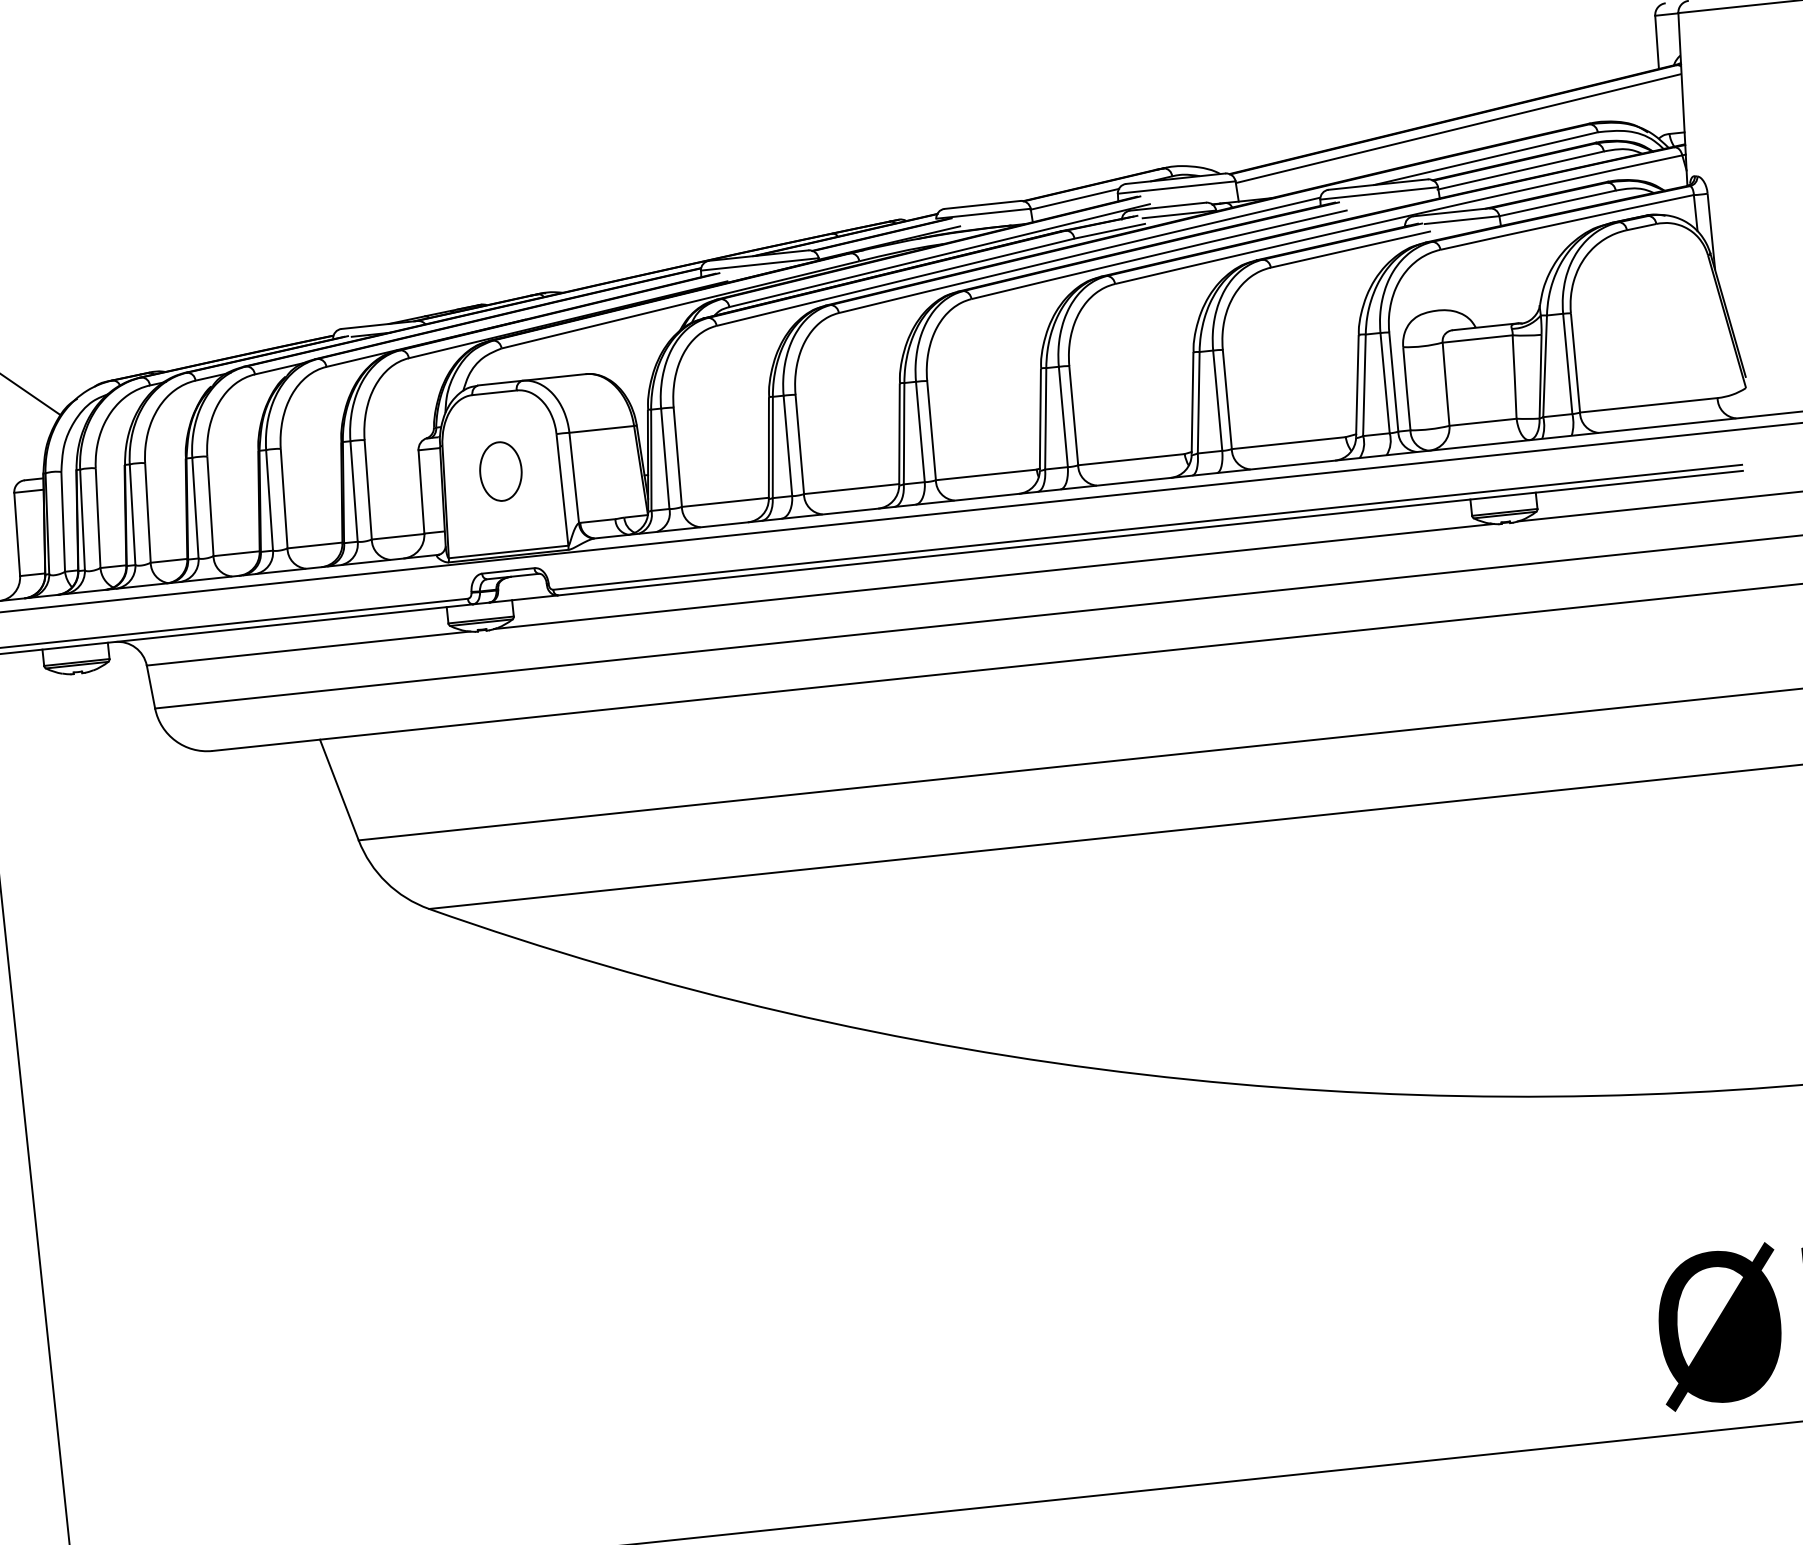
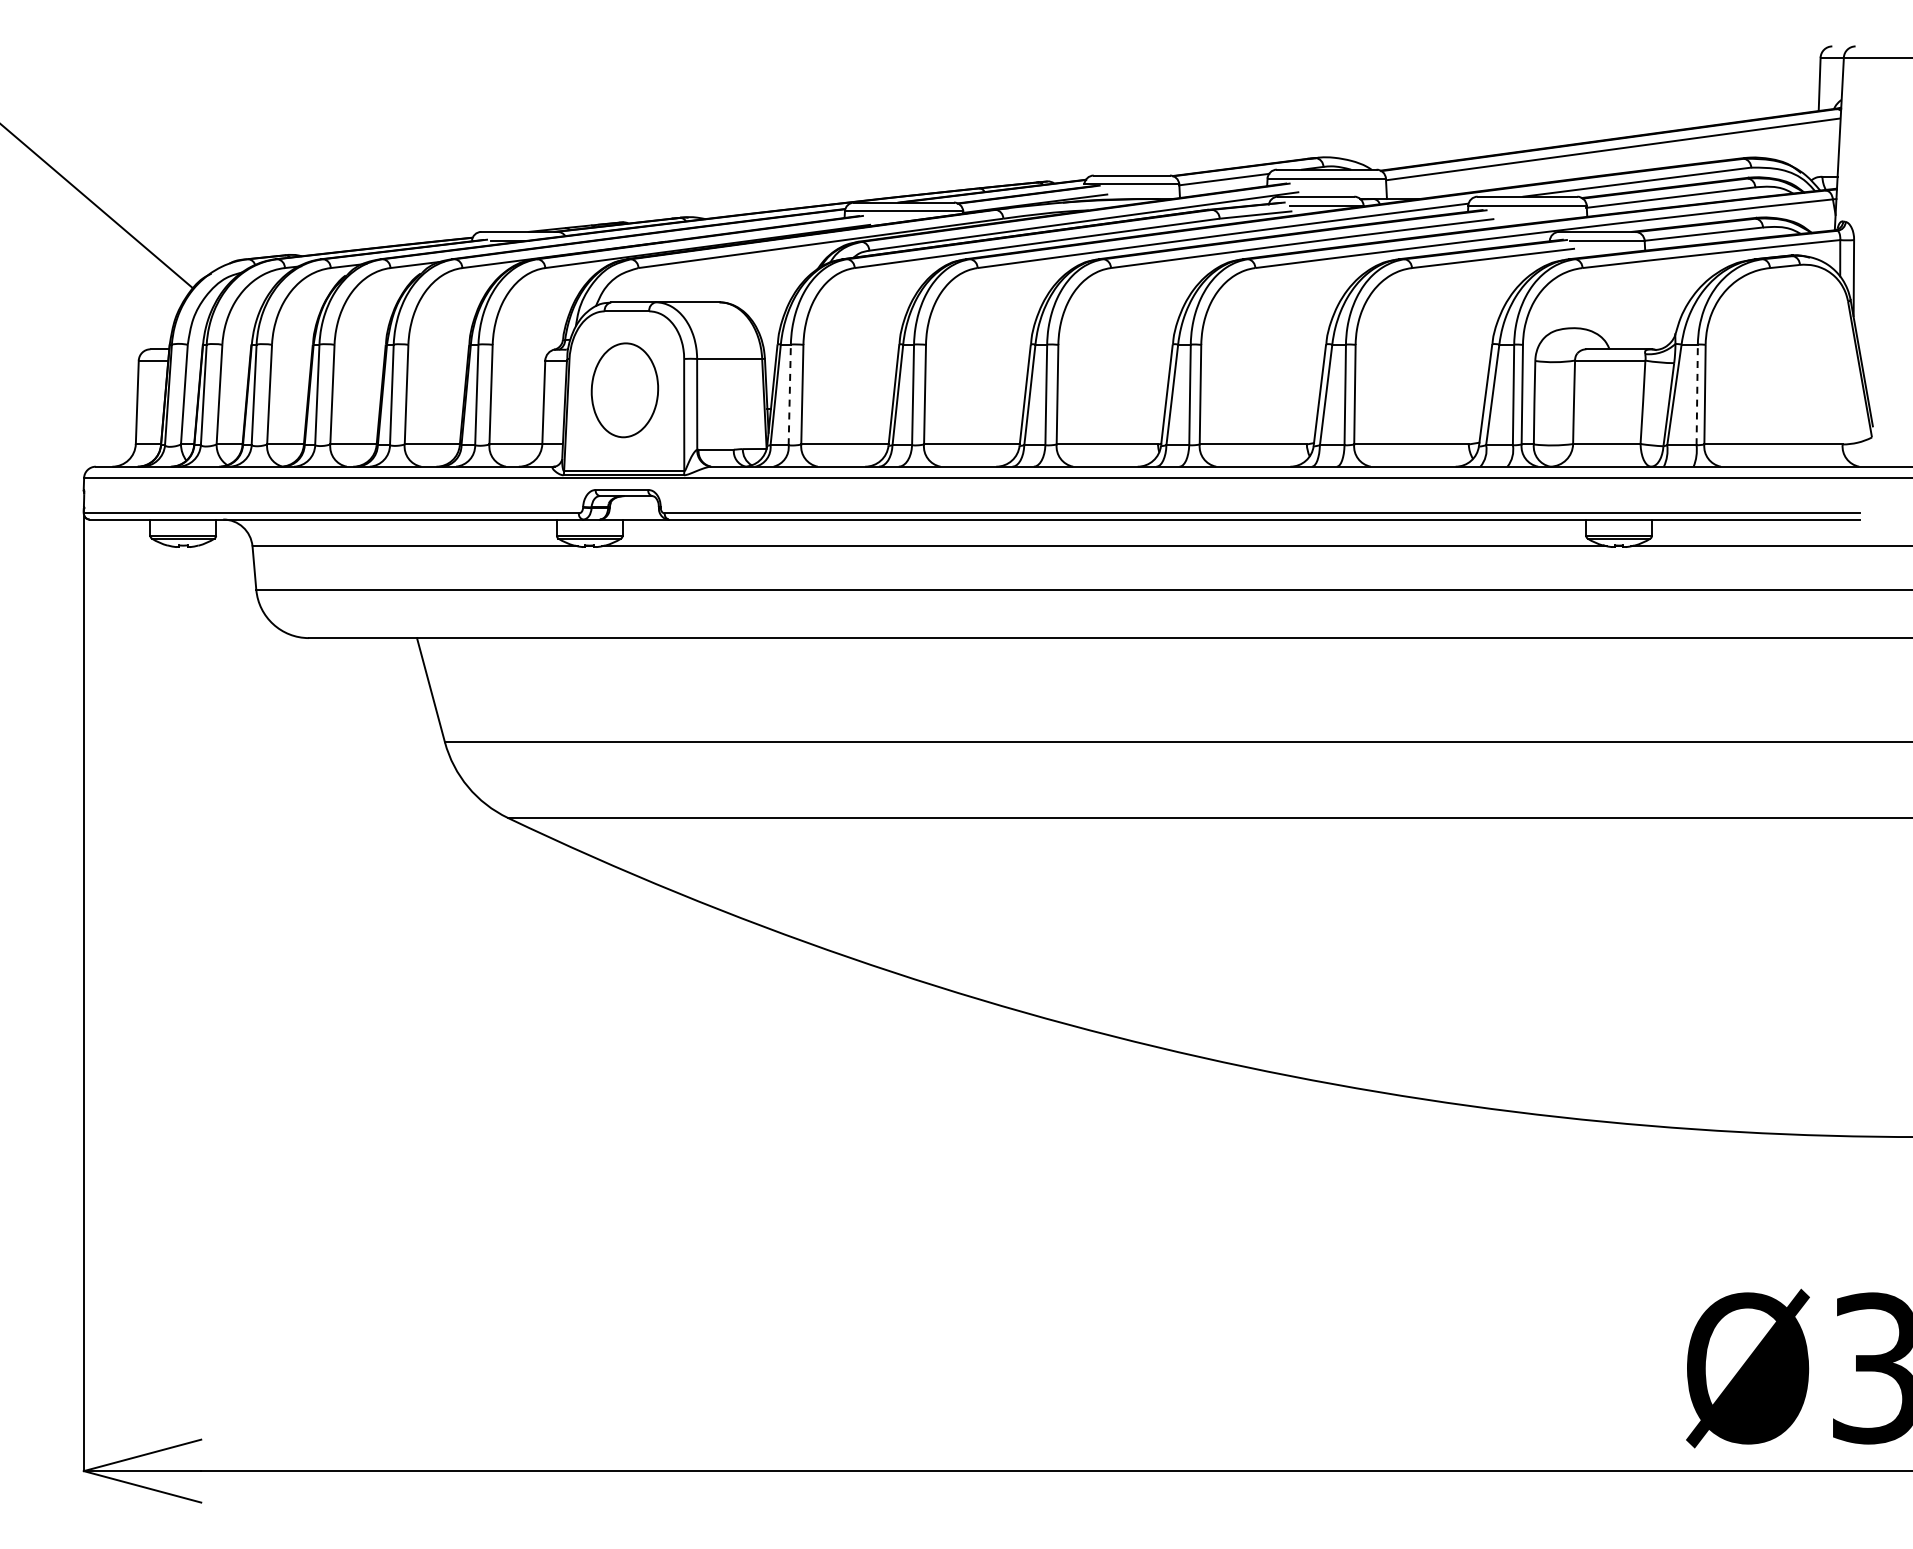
line: (1567, 362) -> (1697, 393), solid -> dashed
line: (664, 457) -> (789, 393), solid -> dashed
part: (500, 471) -> (624, 390), size x1.6

